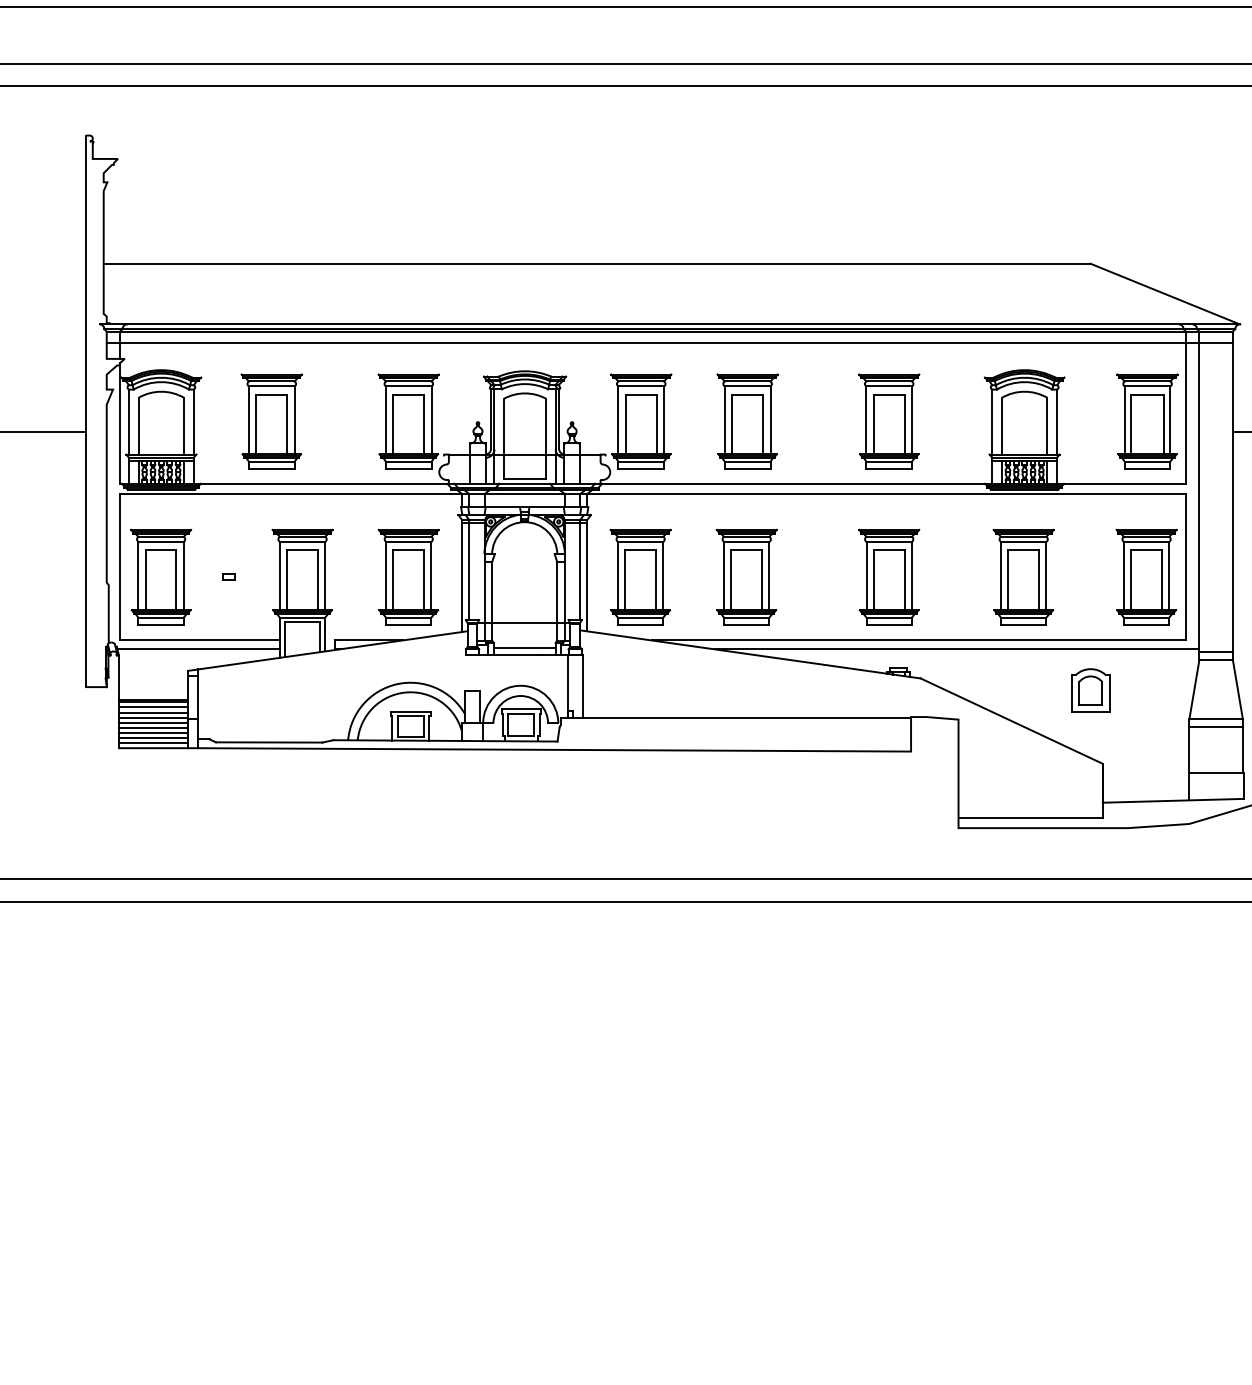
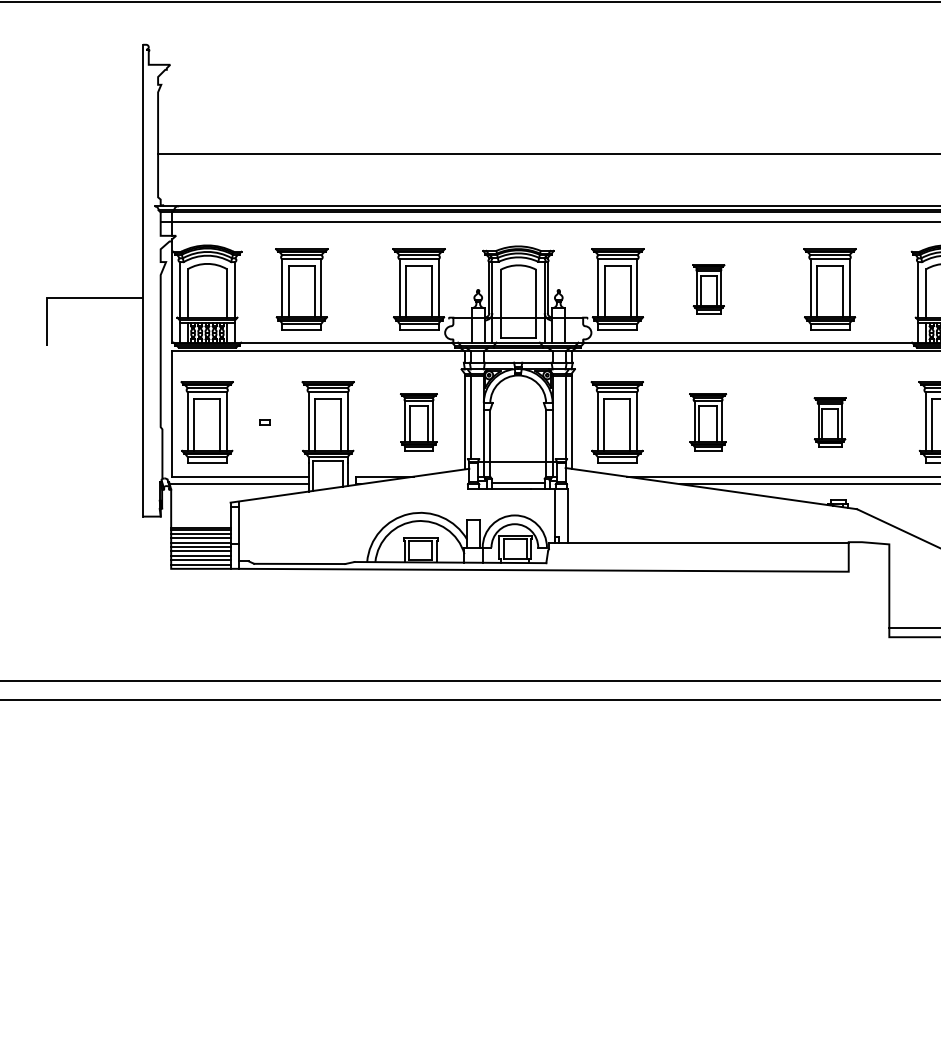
part: (747, 421) -> (708, 289), size x0.6
part: (408, 576) -> (418, 421), size x0.7
part: (746, 576) -> (707, 421), size x0.7
part: (889, 576) -> (830, 421), size x0.6

